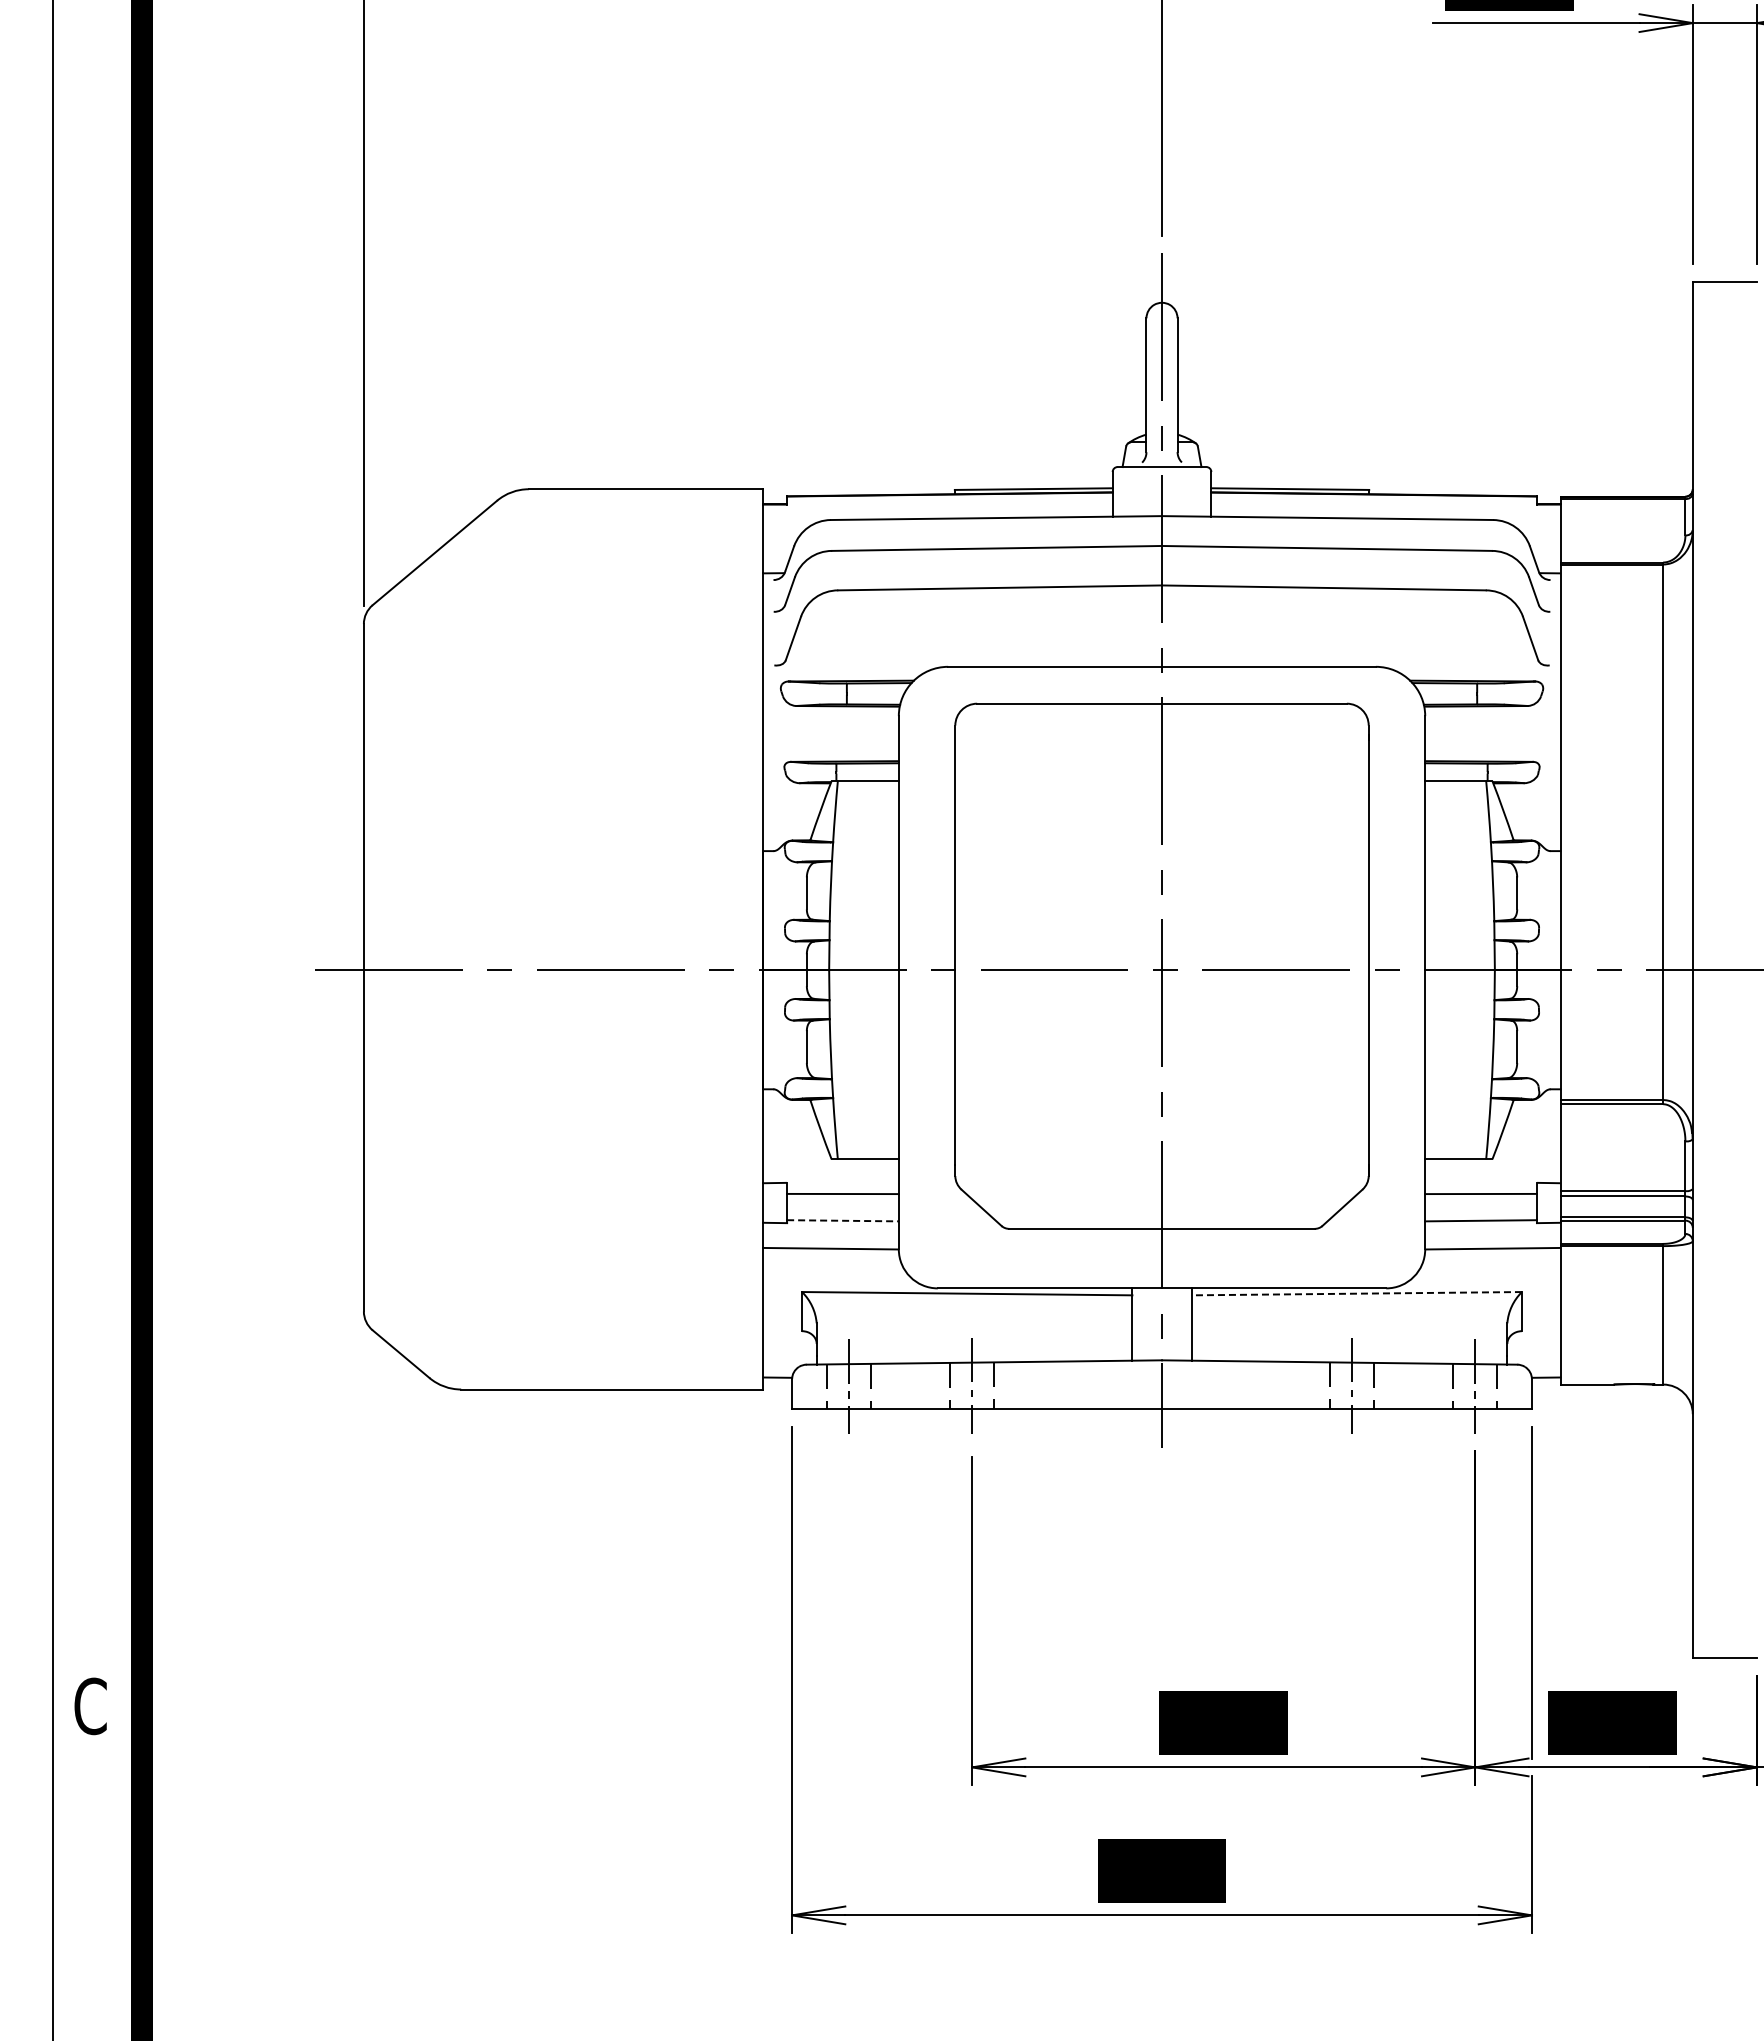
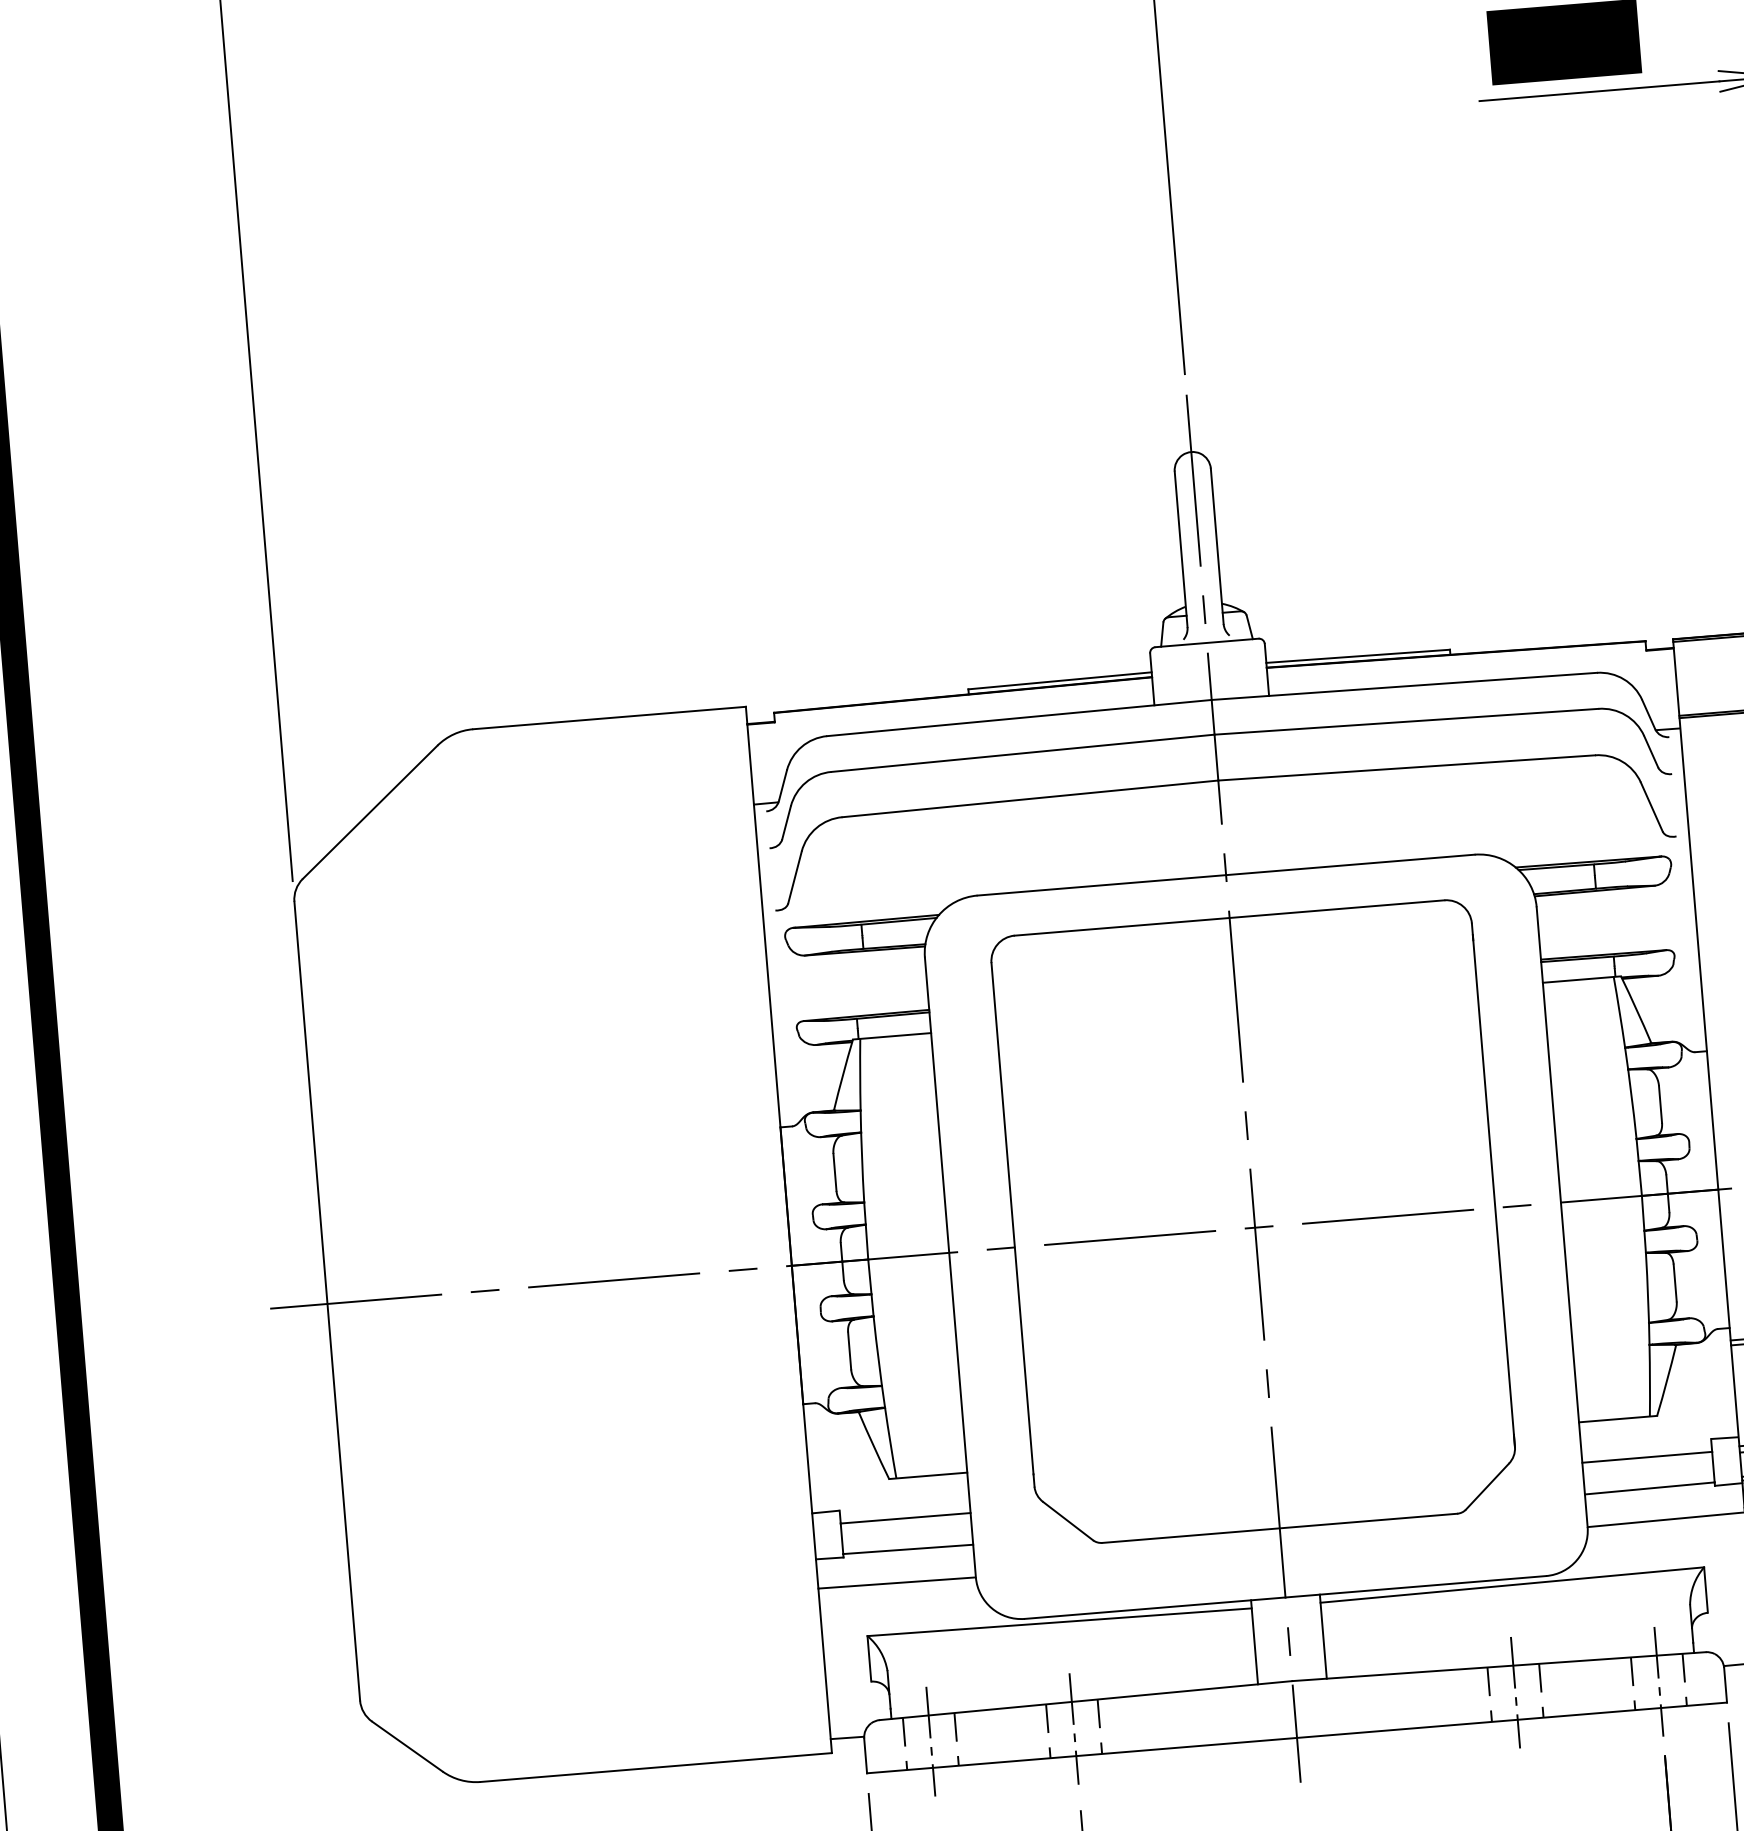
line: (842, 1220) -> (907, 1549), dashed -> solid
line: (1356, 1293) -> (1511, 1584), dashed -> solid

